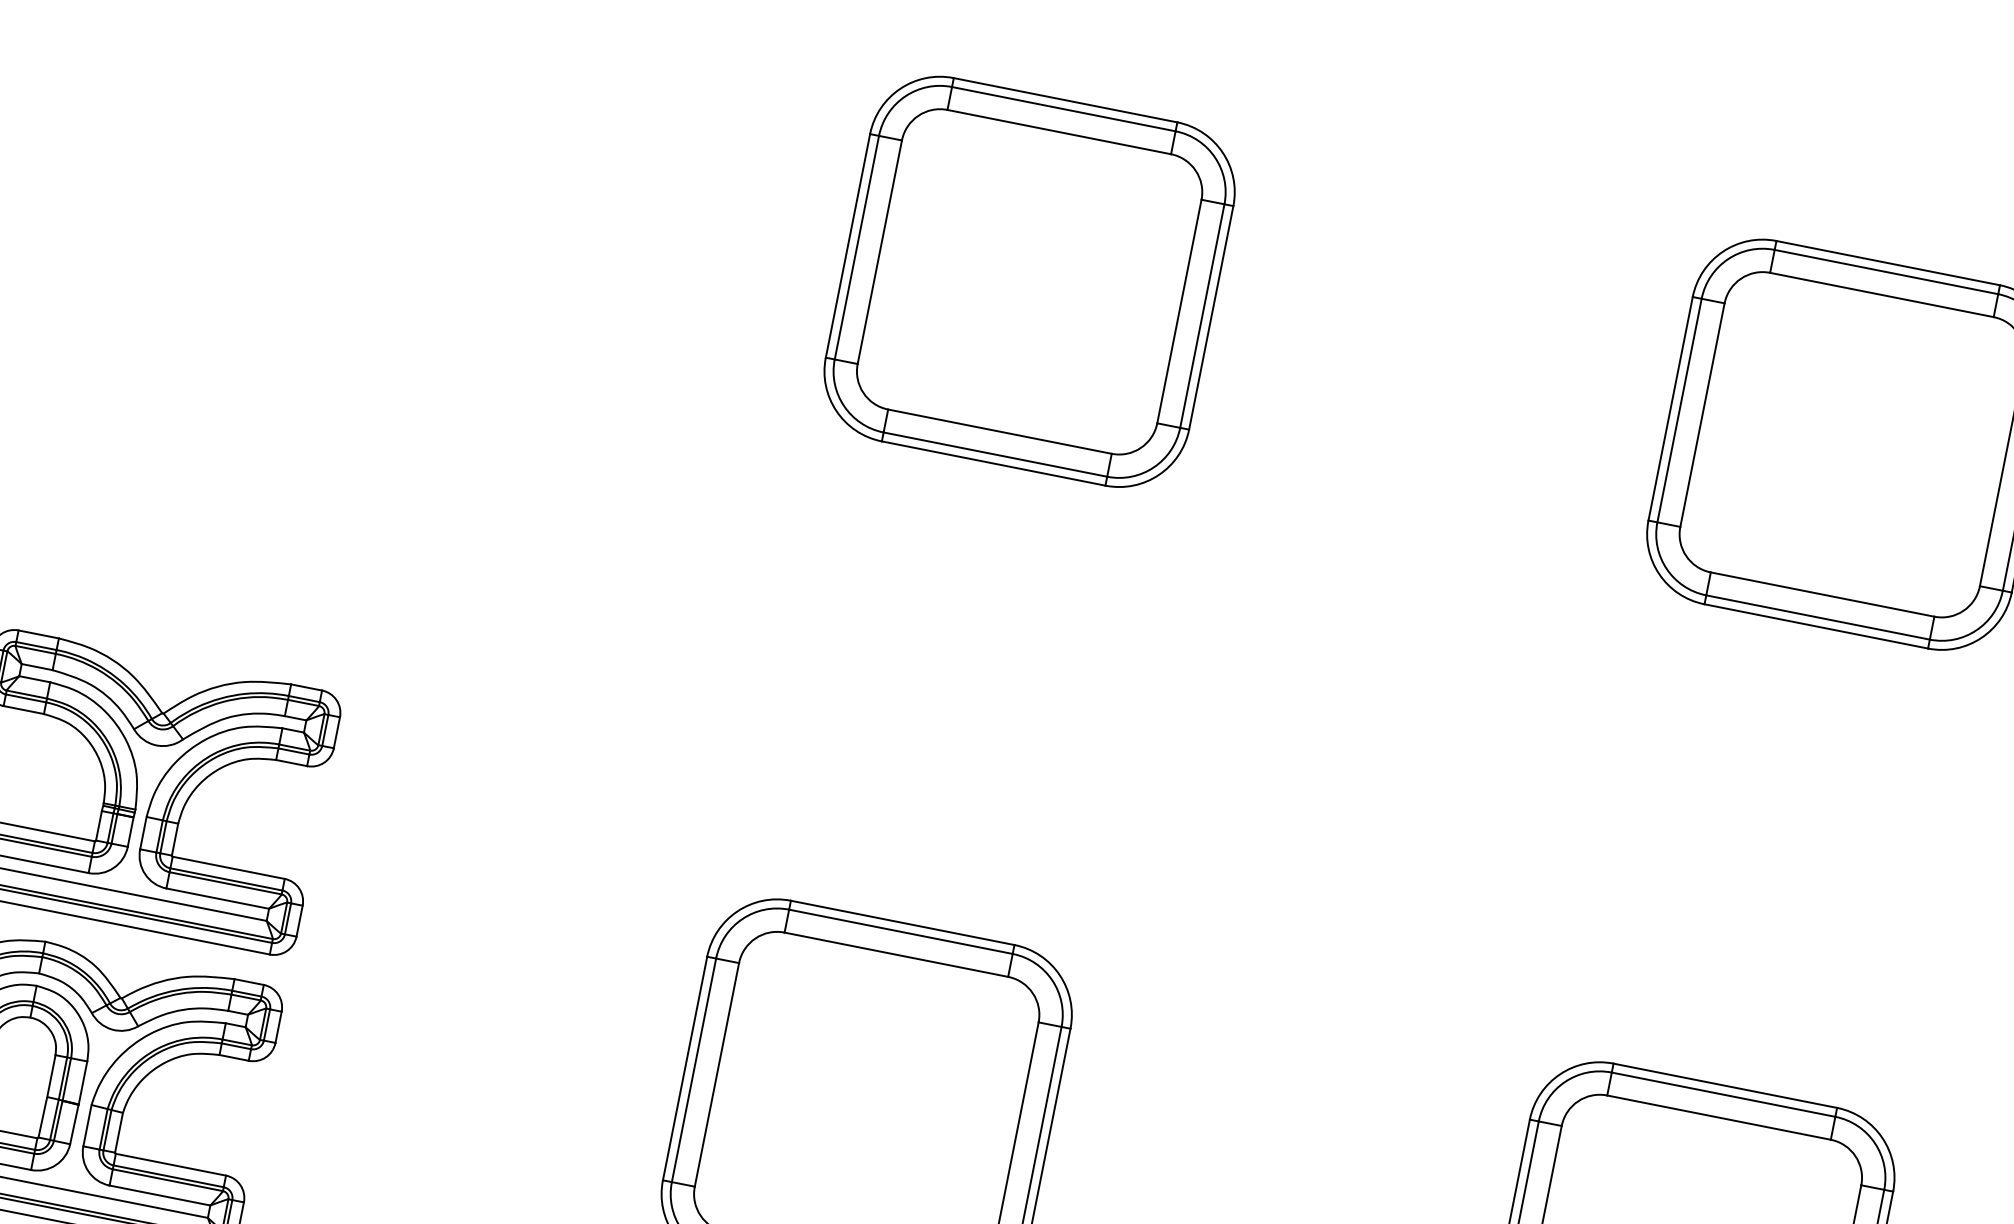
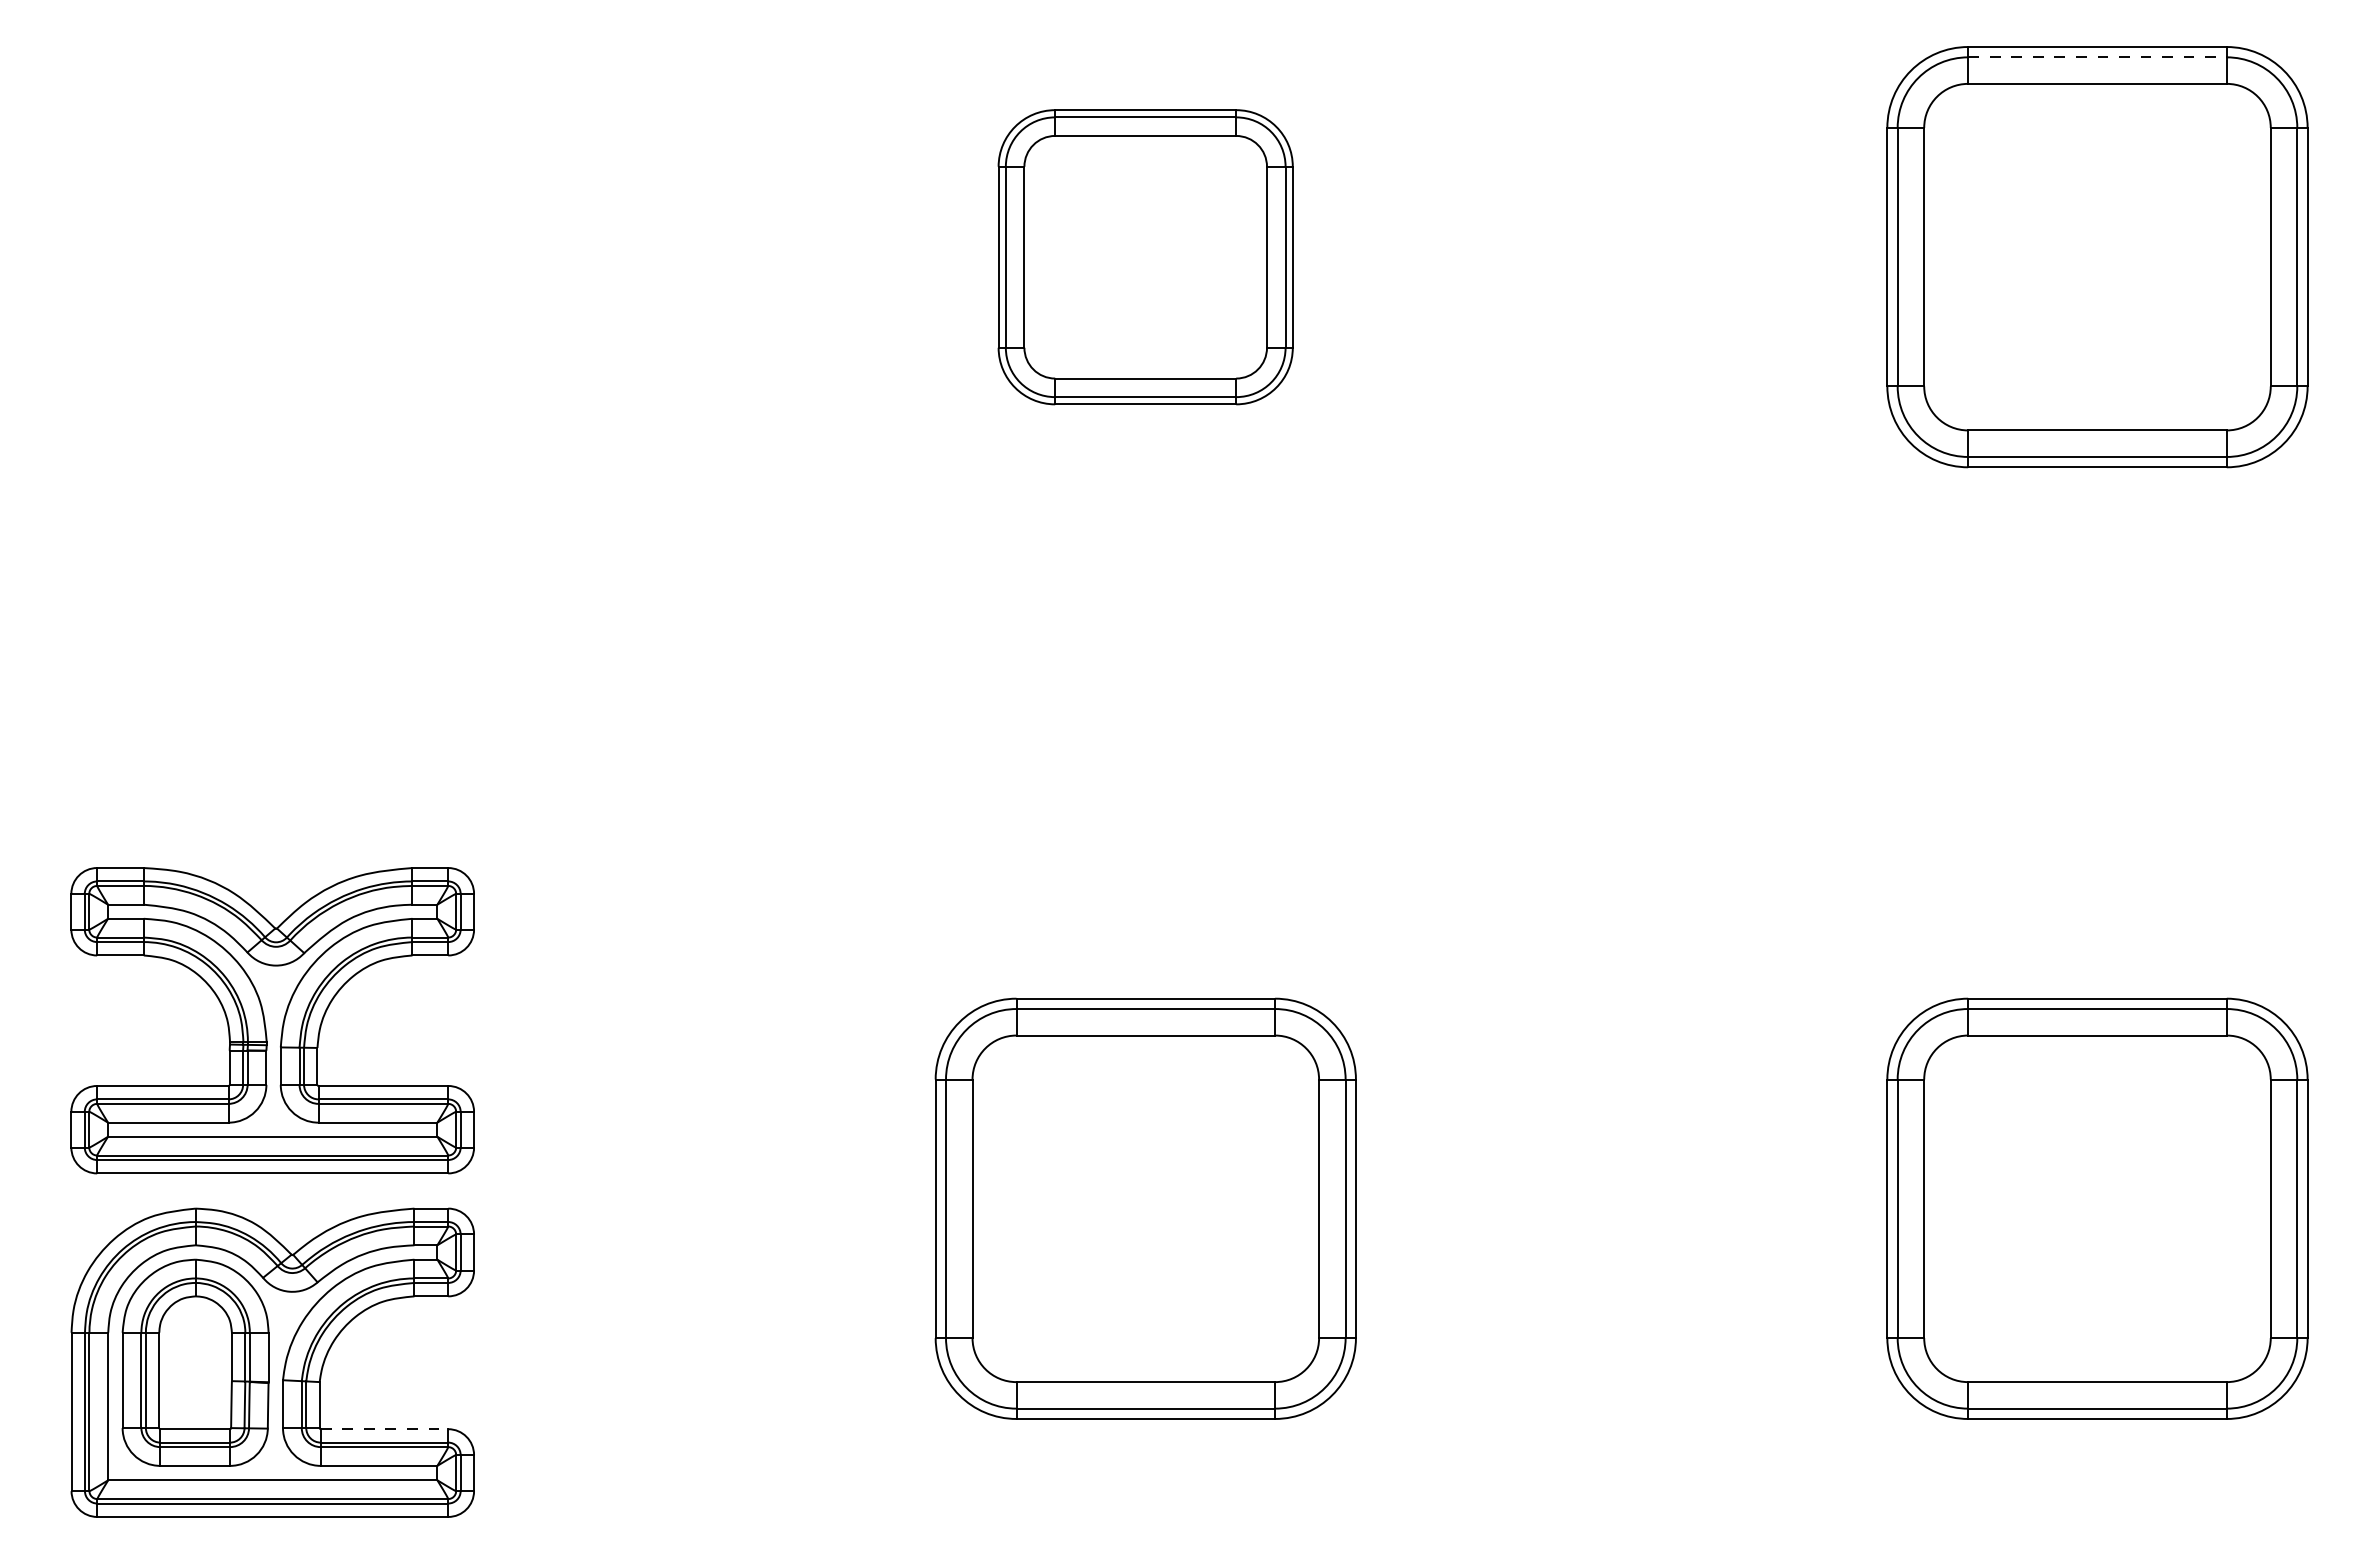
line: (1886, 272) -> (2097, 57), solid -> dashed
part: (1029, 282) -> (1145, 257), size x0.7
line: (170, 1164) -> (384, 1429), solid -> dashed

